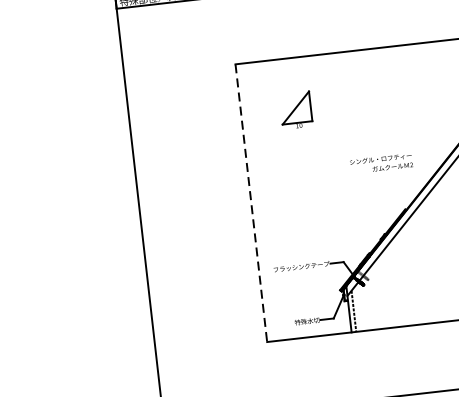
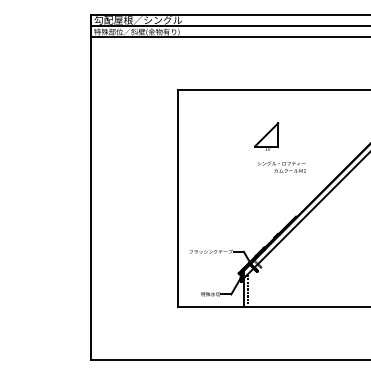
part: (295, 110) -> (266, 136), moved
text: (381, 162) -> (281, 166), moved
line: (250, 203) -> (177, 198), dashed -> solid

